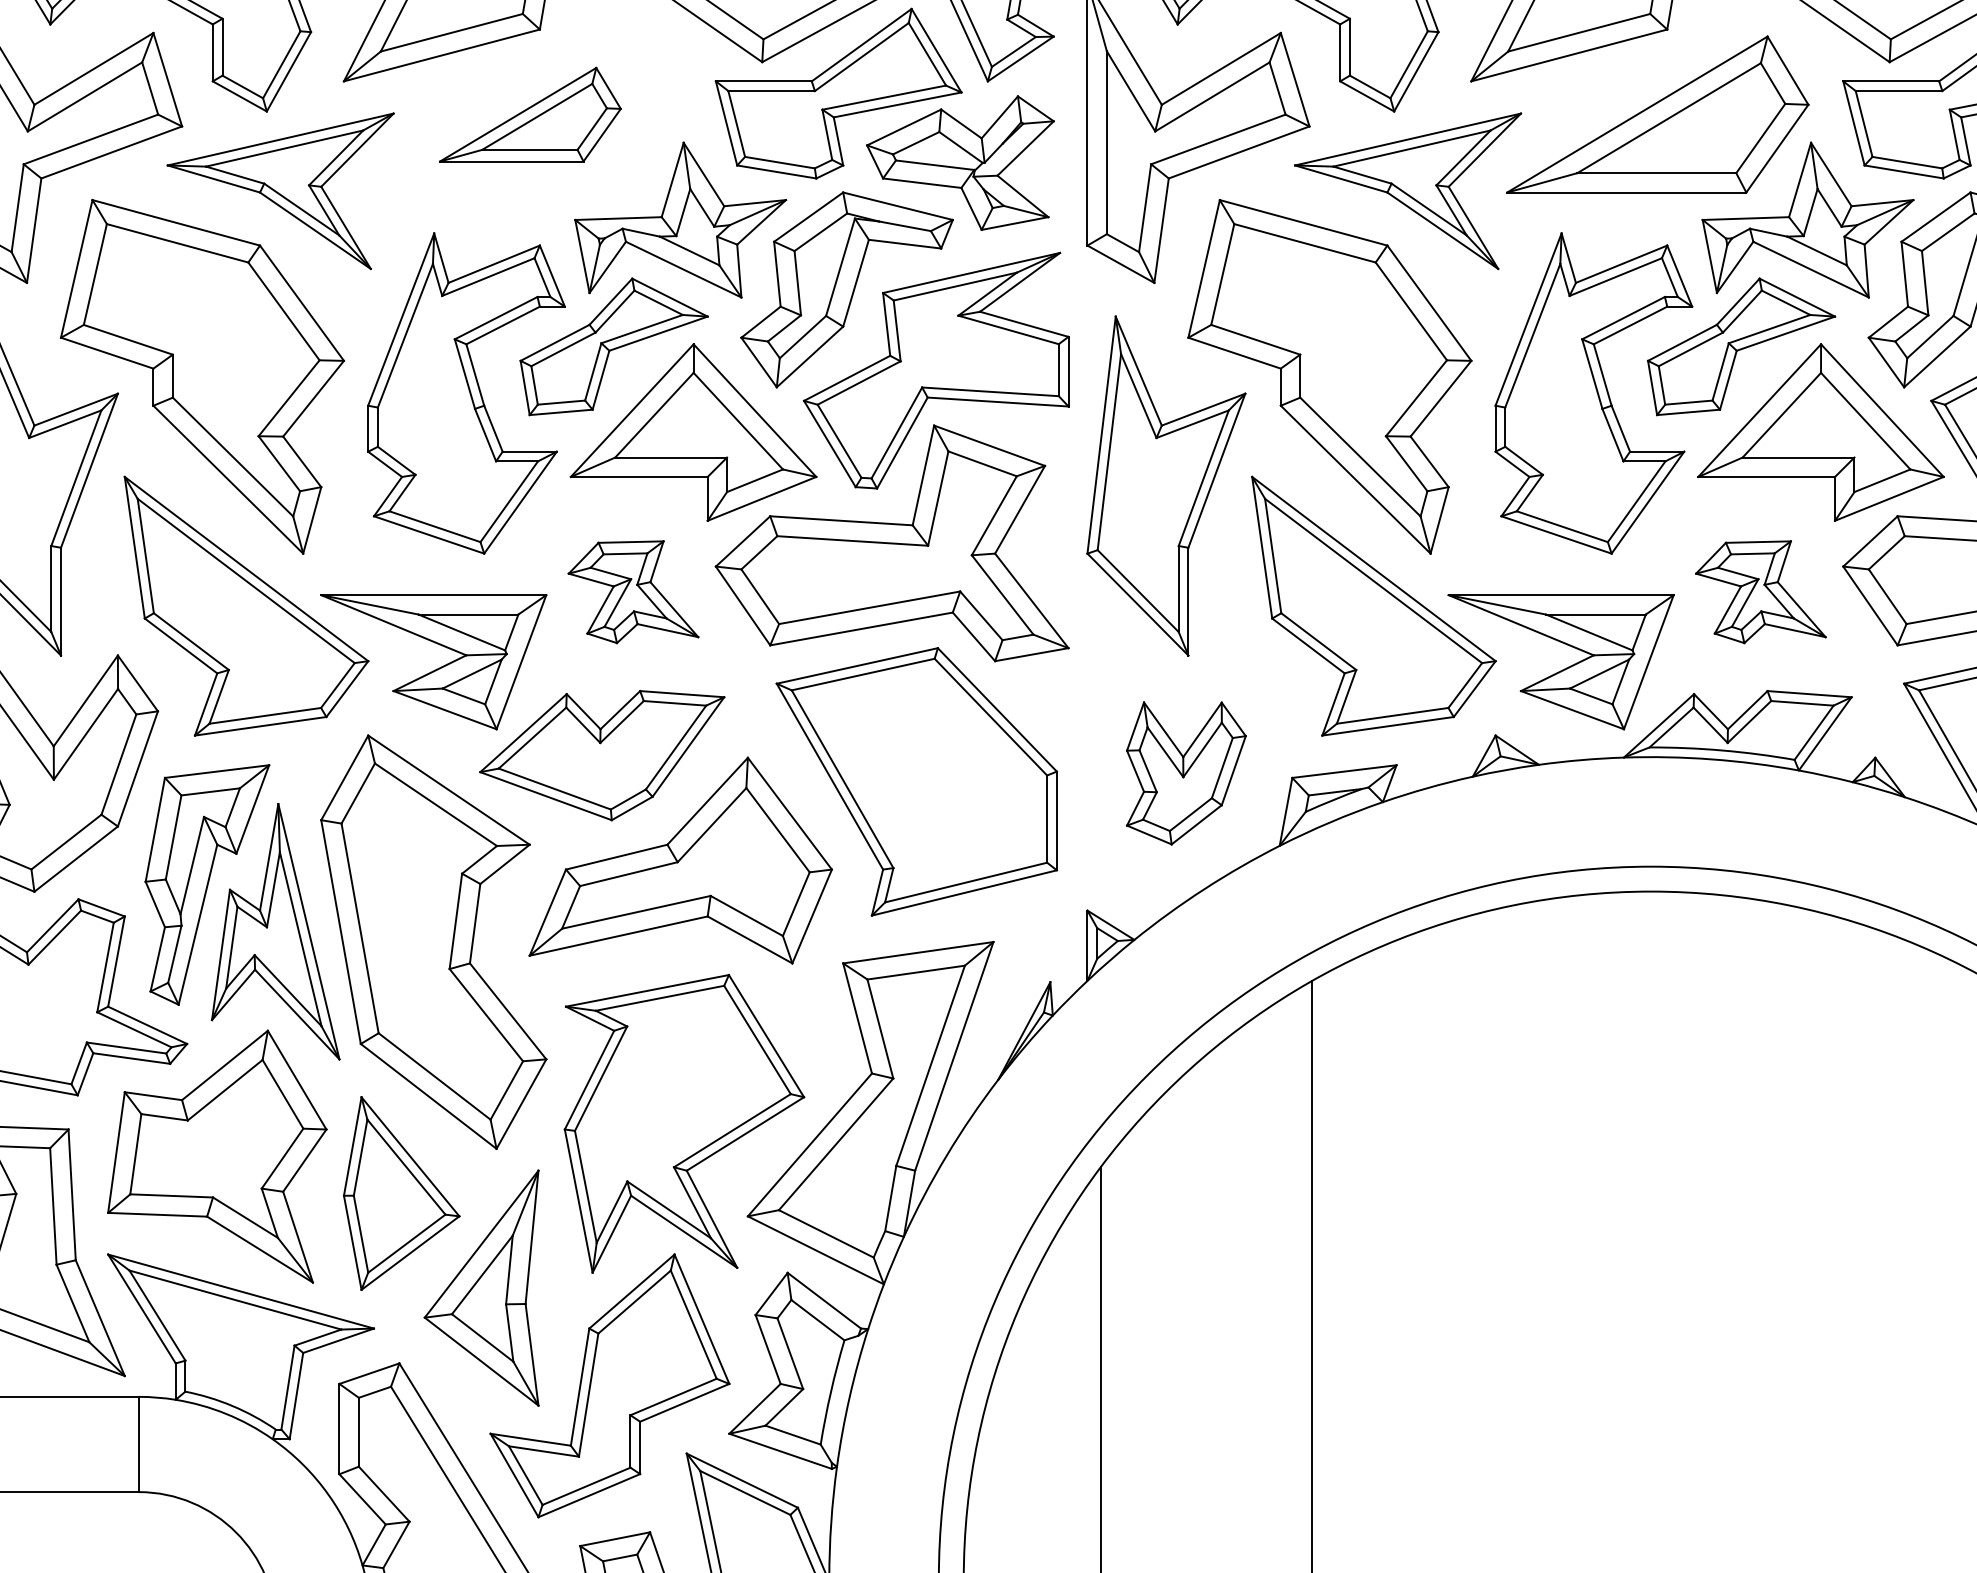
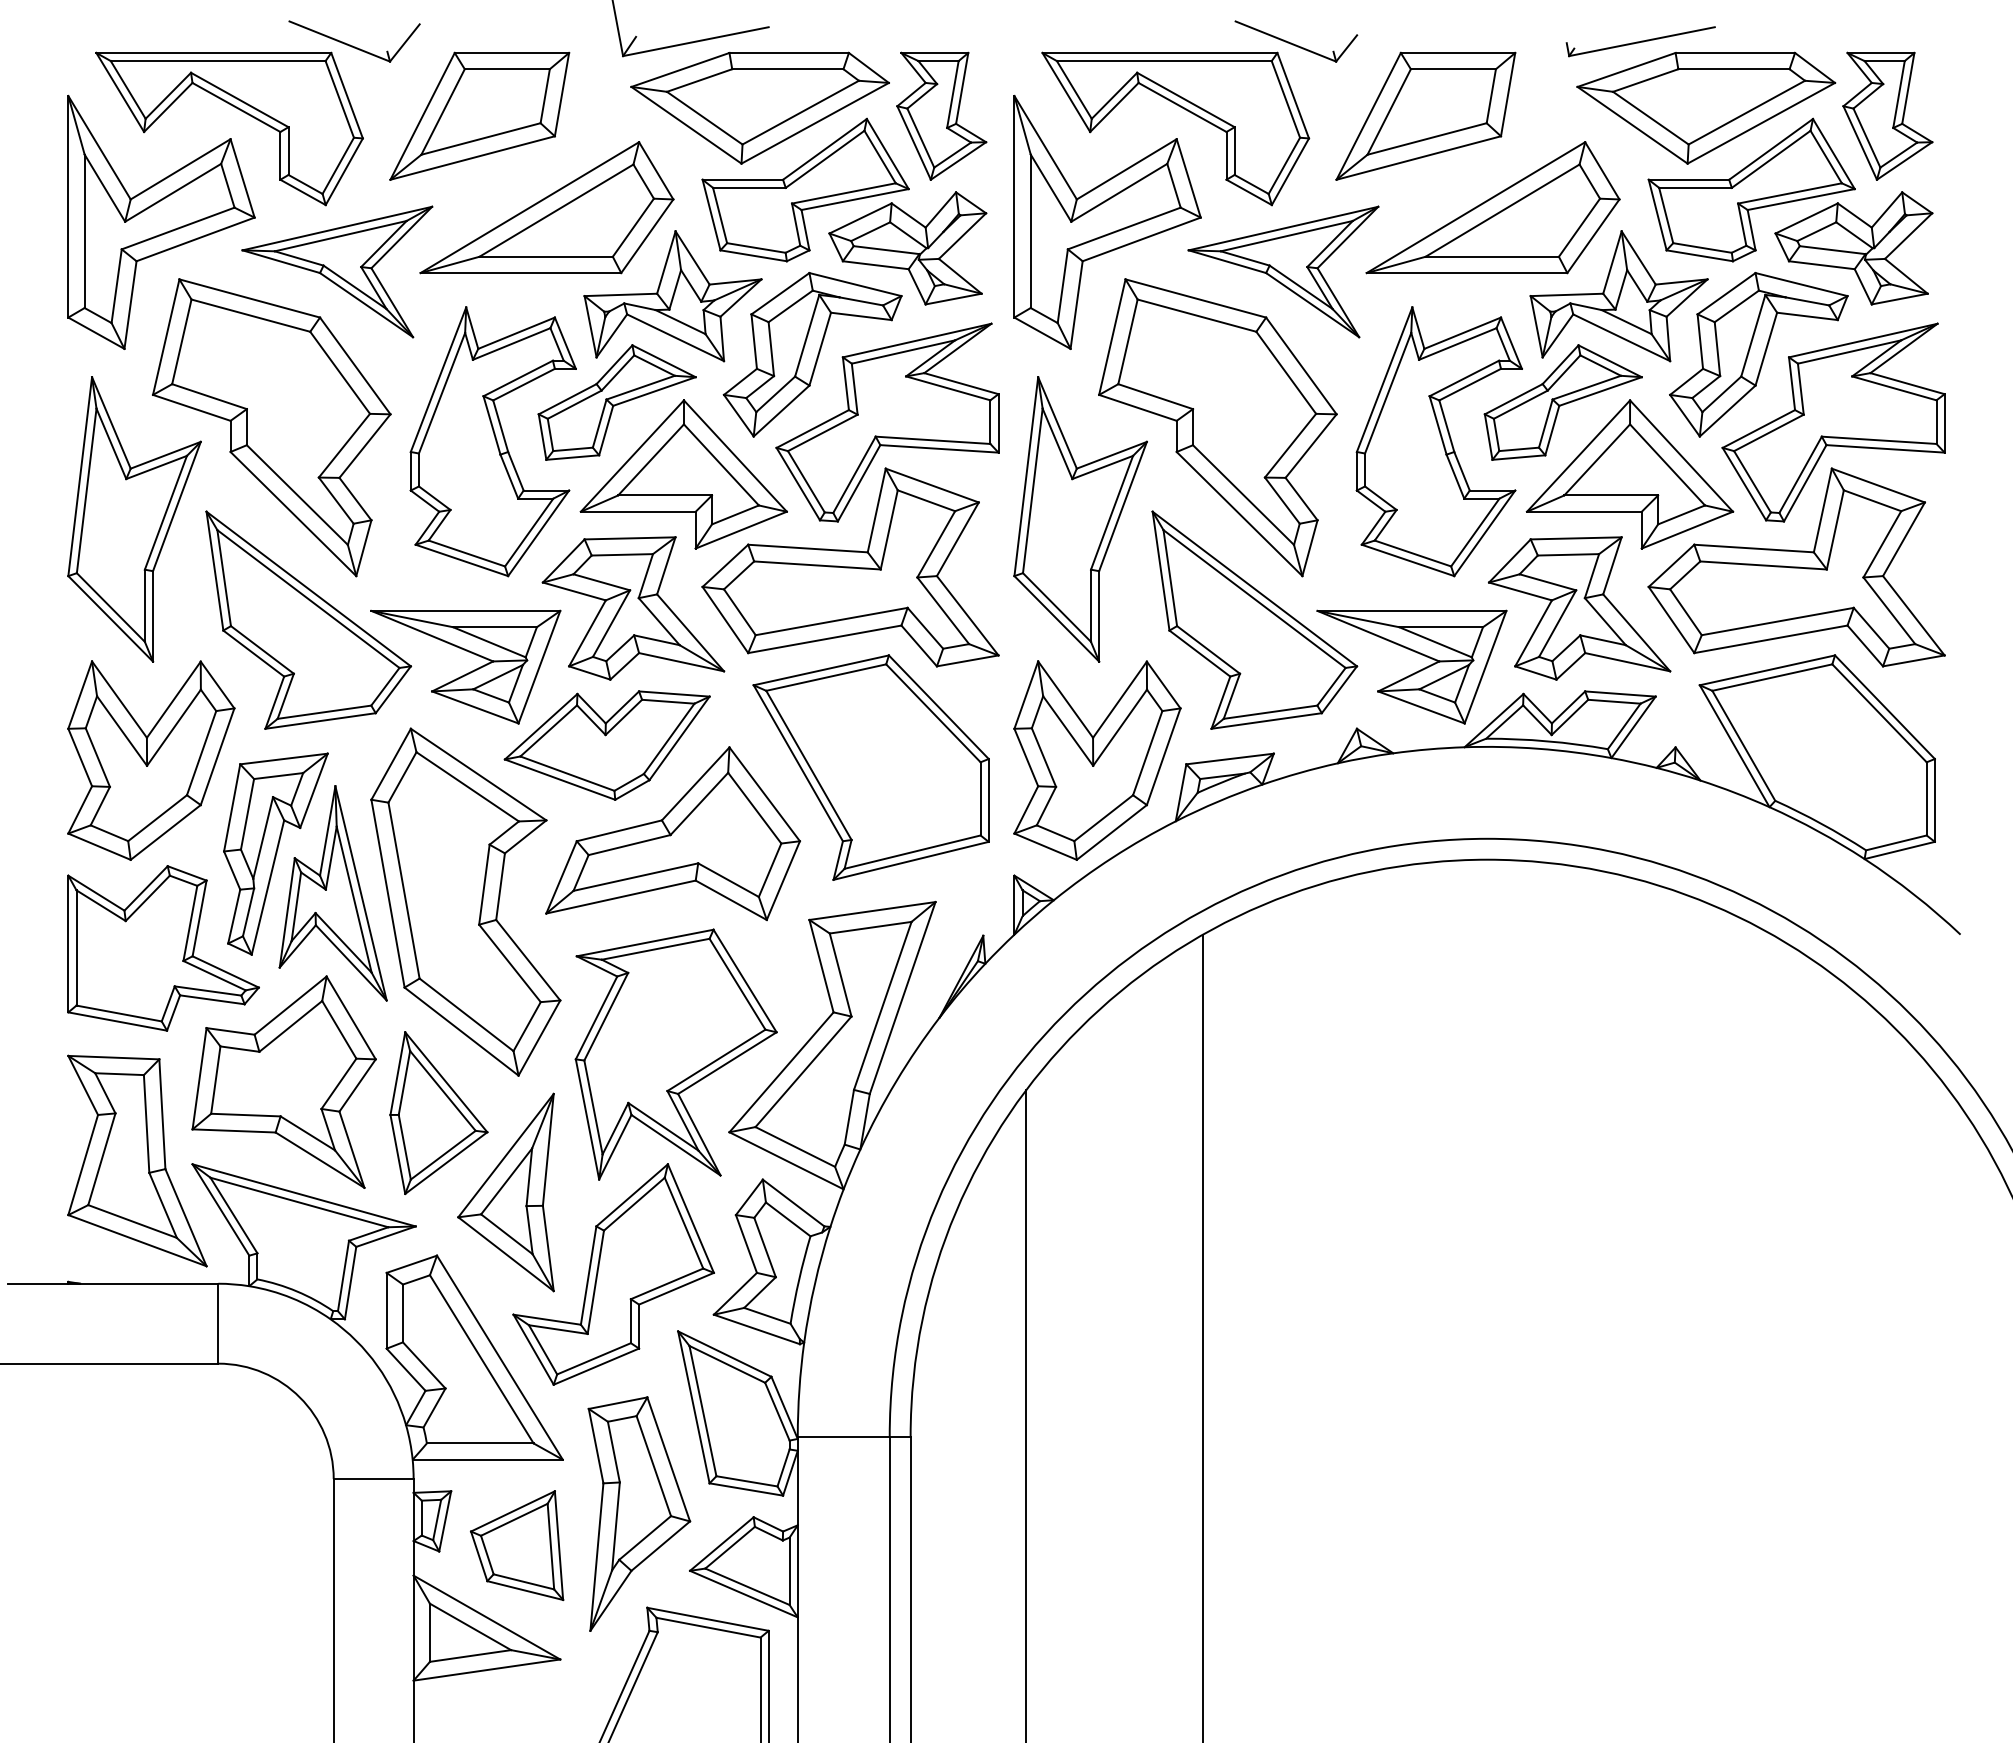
part: (529, 114) -> (546, 207), size x1.67
part: (633, 592) -> (633, 608), size x1.67
part: (1760, 592) -> (1579, 608), size x1.67
part: (1186, 773) -> (1097, 760), size x1.67

